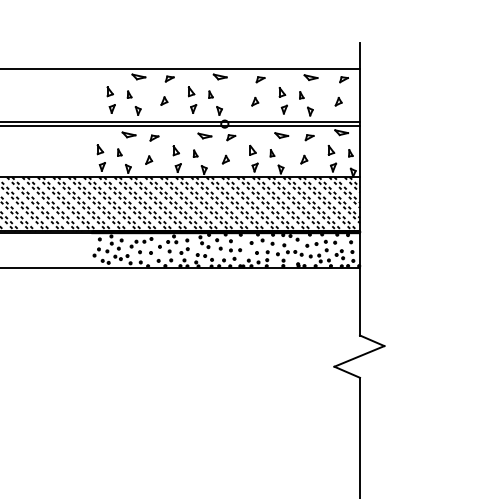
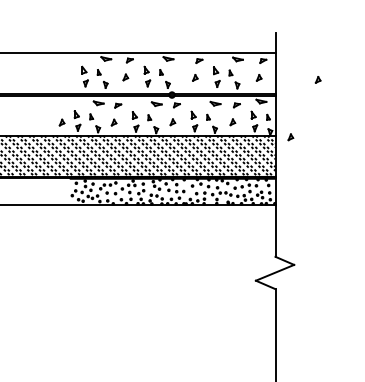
part: (414, 103) -> (317, 79), added
part: (80, 159) -> (61, 122), added
part: (379, 179) -> (290, 137), added

